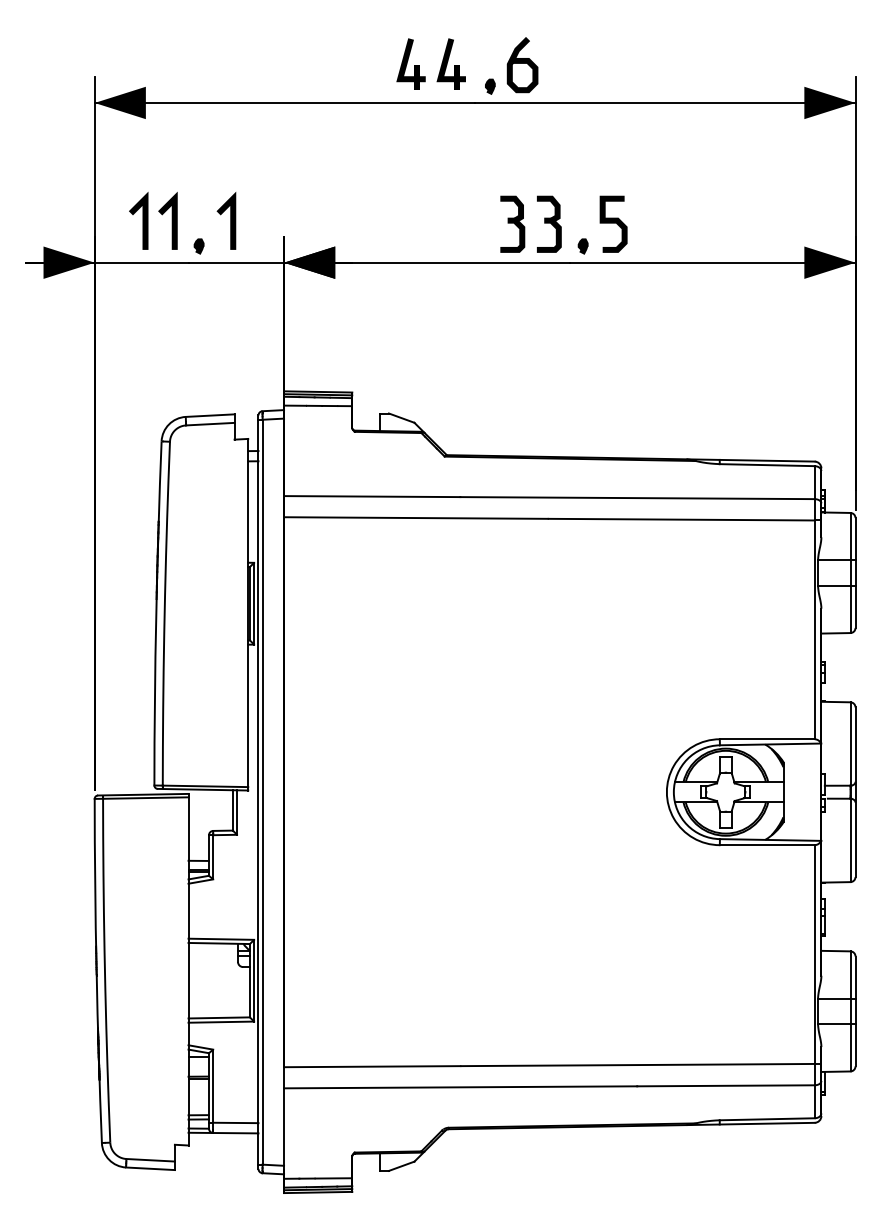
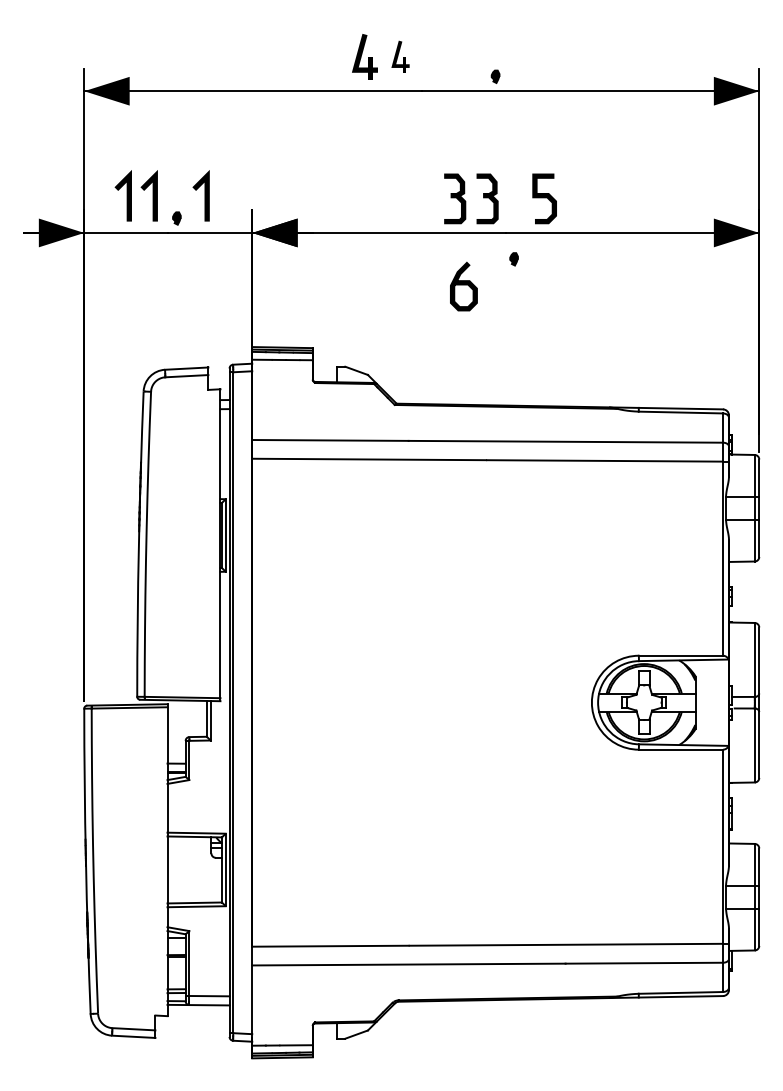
part: (450, 63) -> (399, 56), size x0.7
curve: (522, 63) -> (463, 285), moved
part: (490, 86) -> (495, 76), moved
part: (582, 246) -> (513, 259), moved

